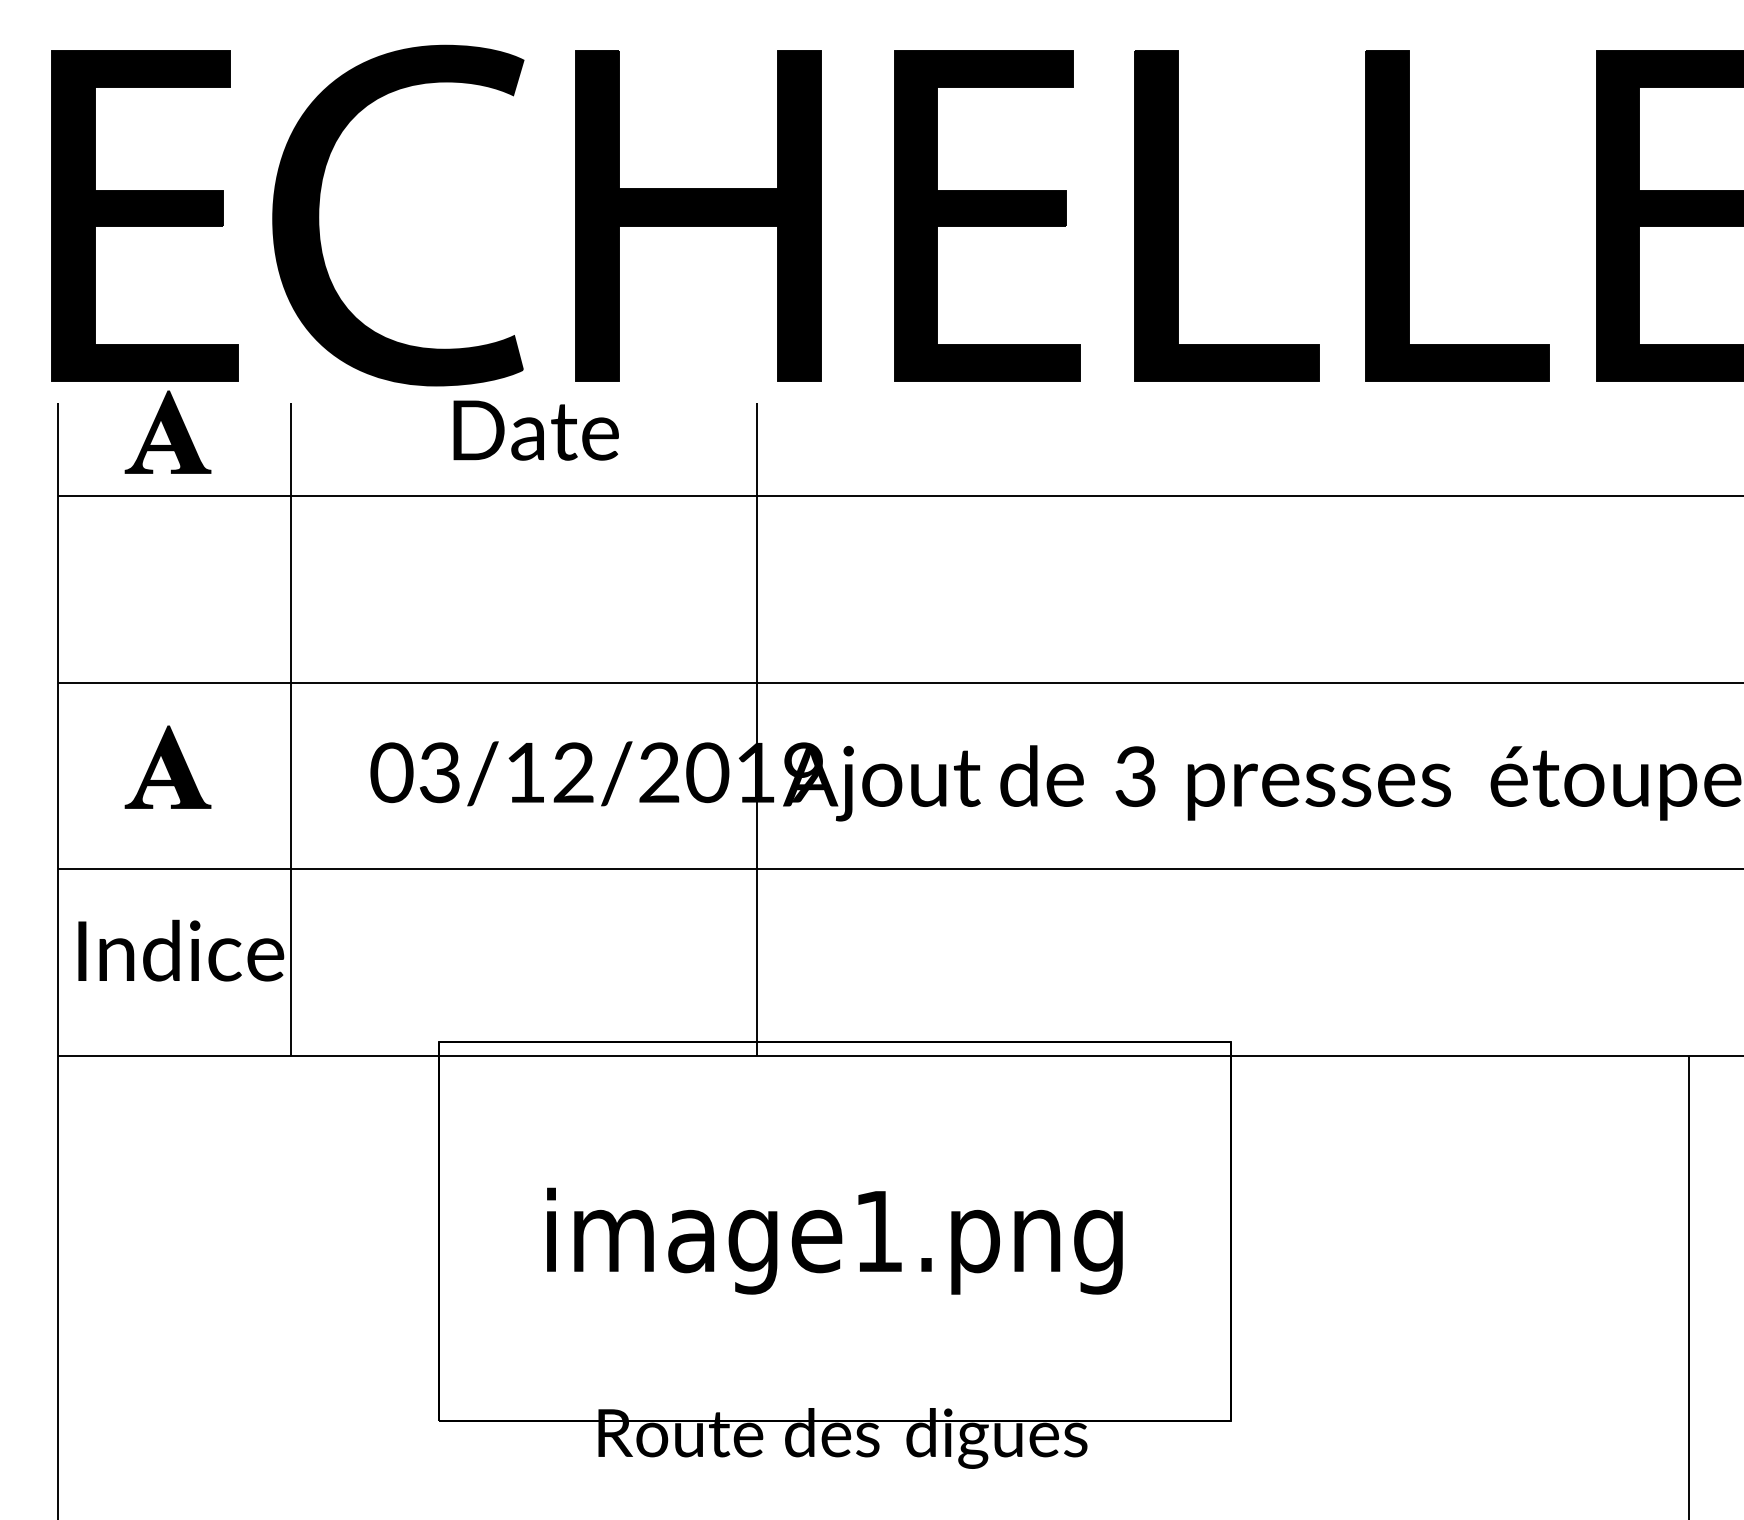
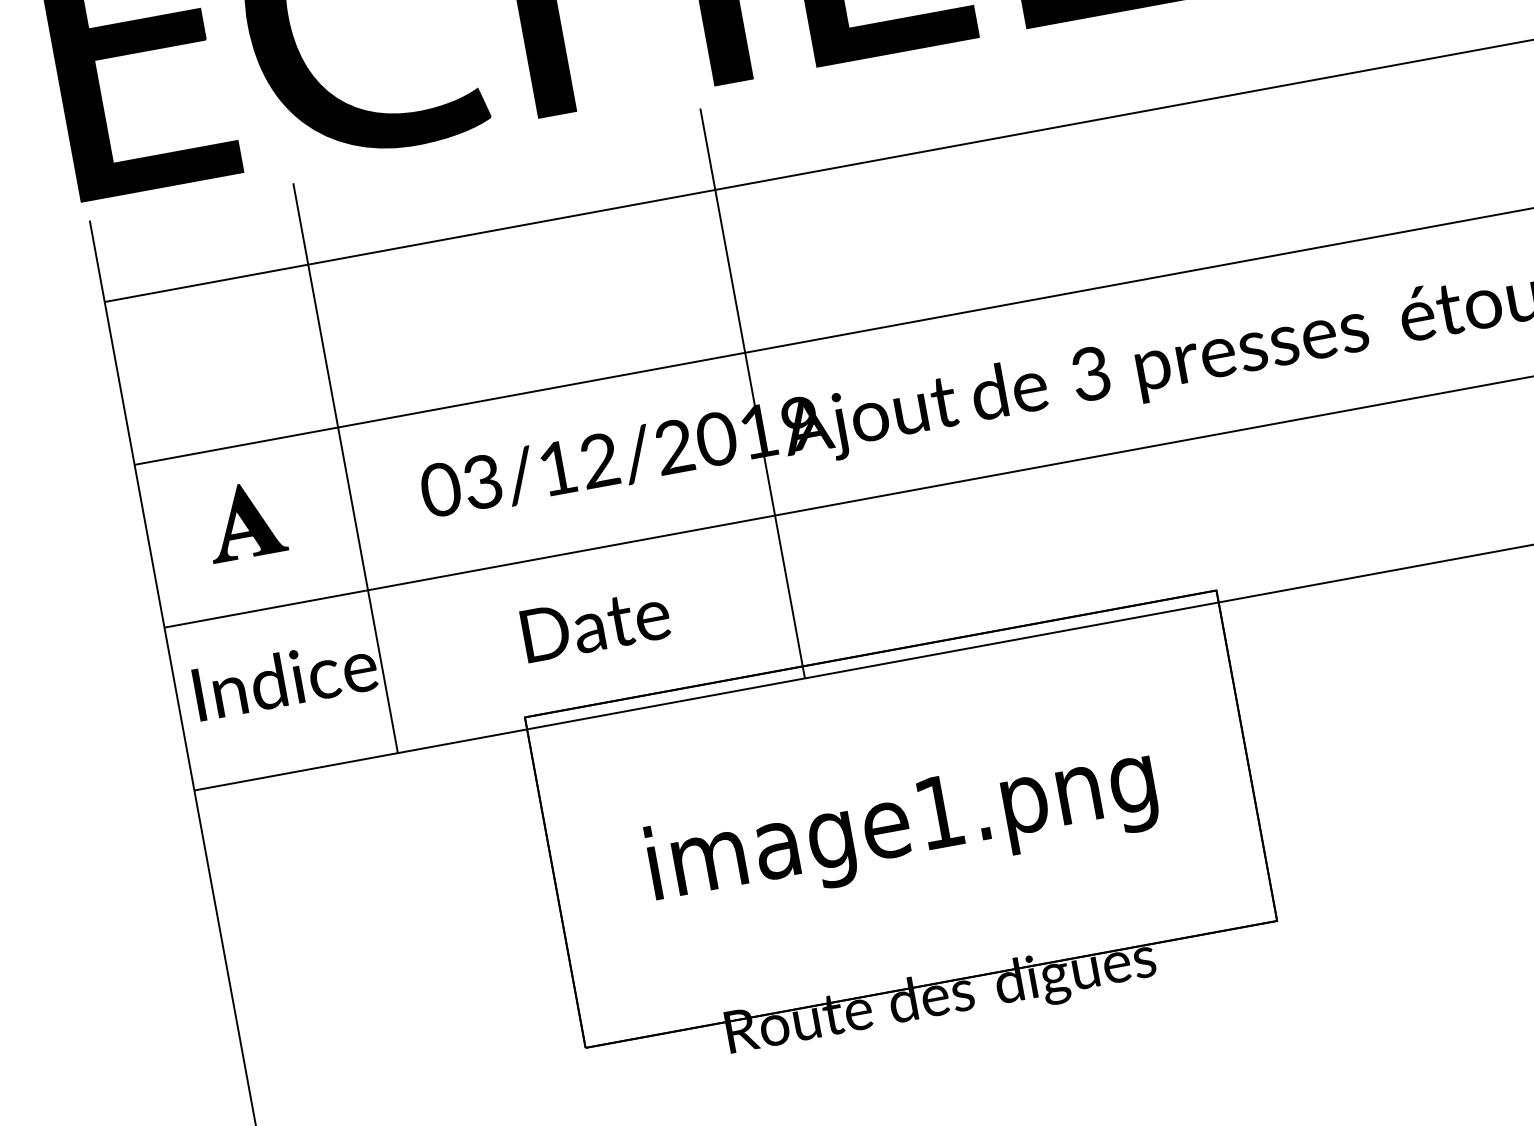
text: (535, 430) -> (595, 624), moved
part: (167, 431) -> (190, 227), removed

